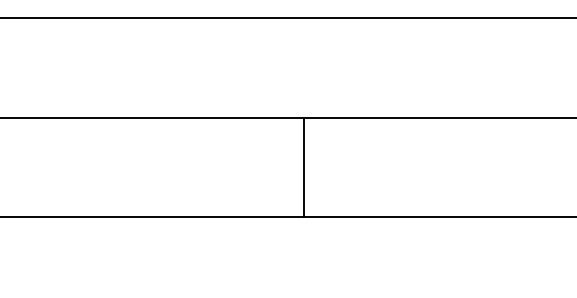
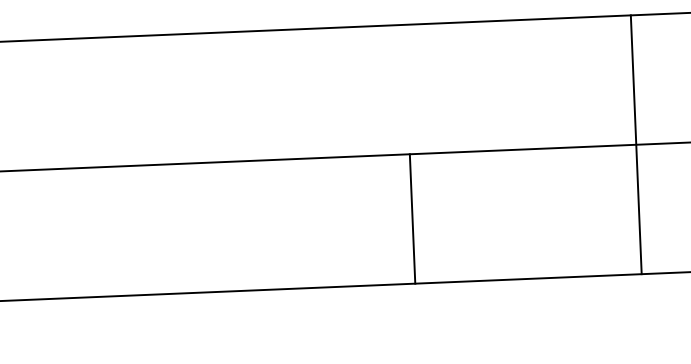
line: (461, 117) -> (636, 144), added
line: (304, 166) -> (413, 218), moved

